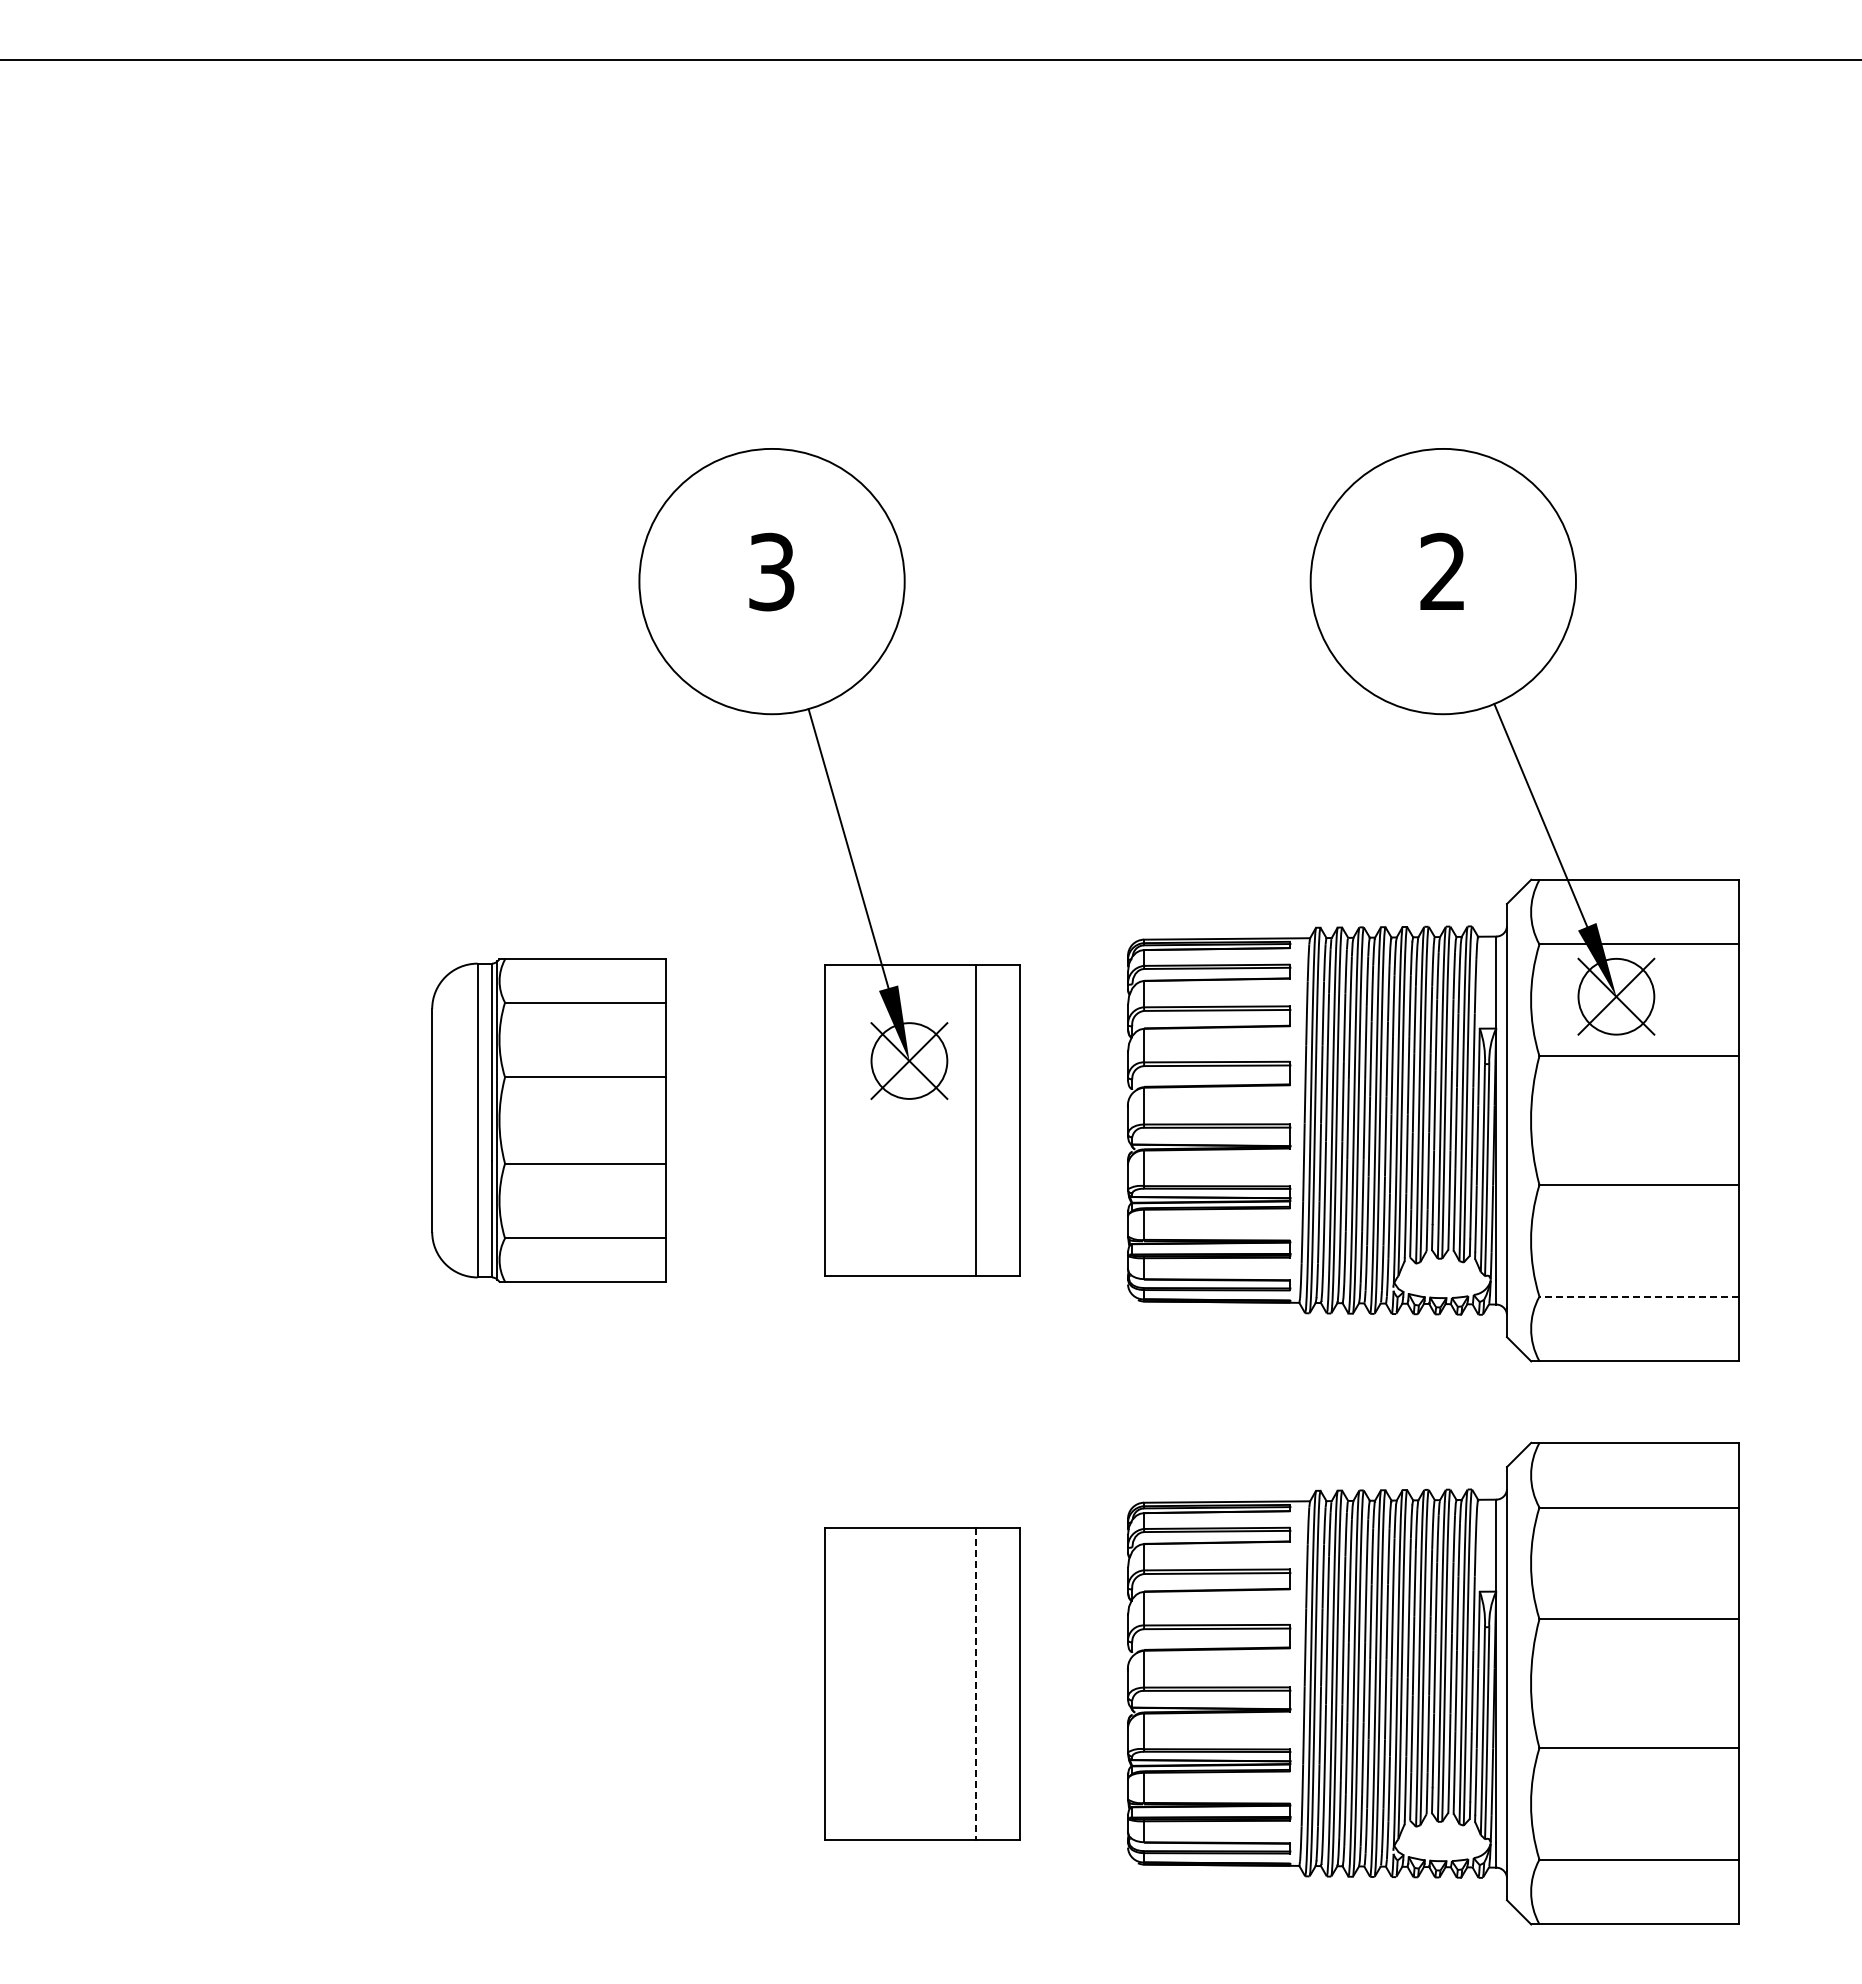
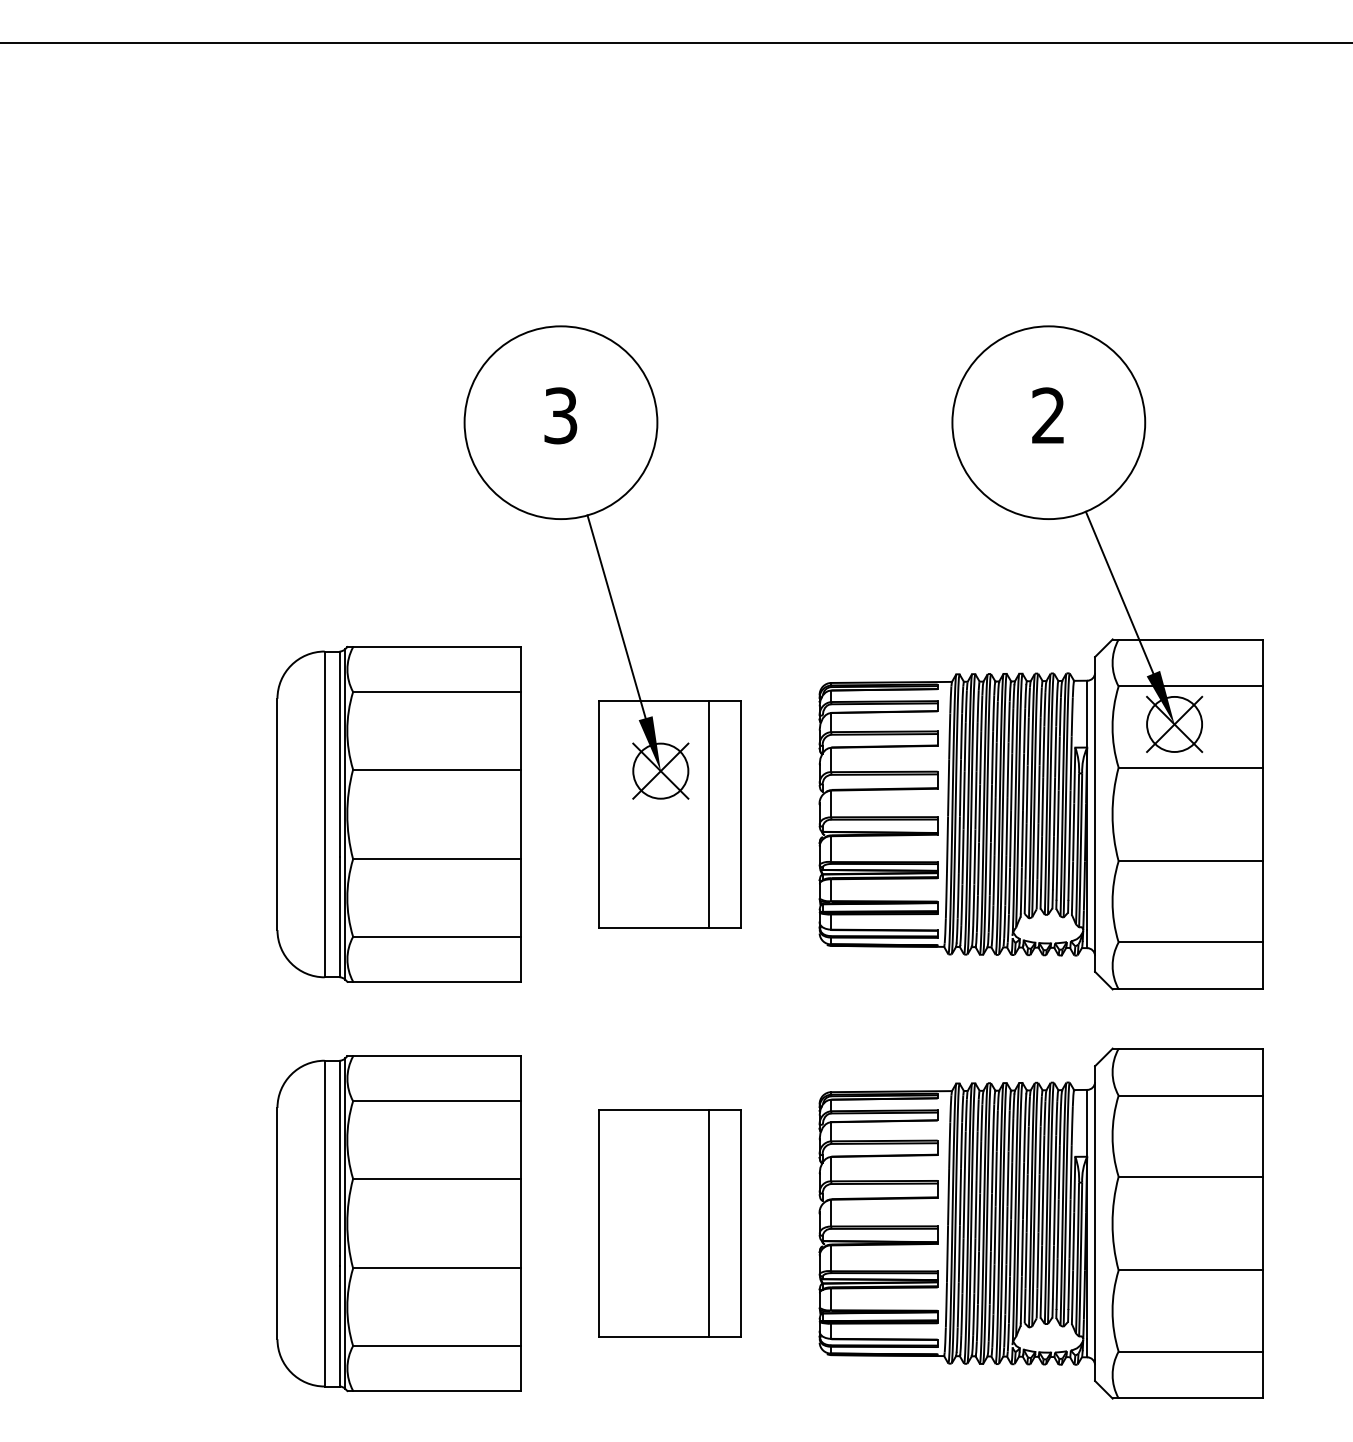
part: (549, 1120) -> (399, 814), size x1.43
line: (1639, 1296) -> (1191, 942), dashed -> solid
part: (549, 1683) -> (399, 1223), added
line: (976, 1683) -> (709, 1223), dashed -> solid

